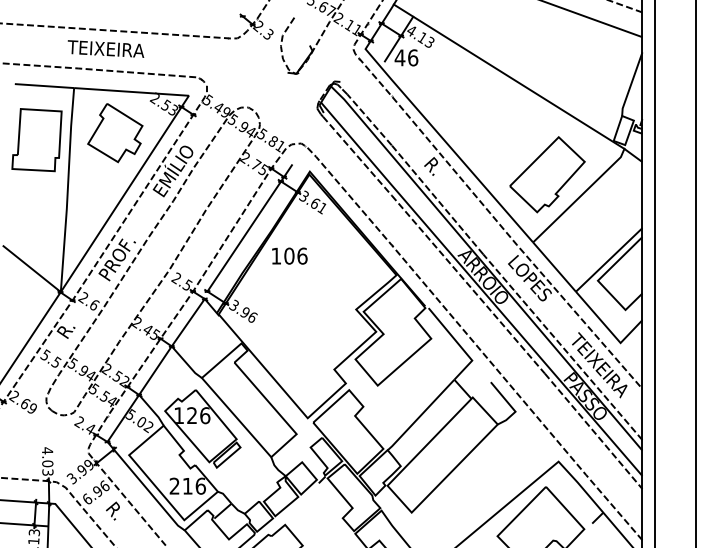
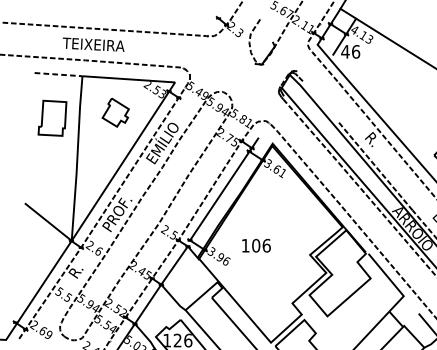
text: (105, 48) -> (93, 44), moved
line: (44, 86) -> (58, 74), solid -> dashed
line: (369, 119) -> (320, 101), removed
part: (115, 133) -> (115, 112), size x0.6
part: (36, 140) -> (52, 118), size x0.7
text: (289, 255) -> (256, 245), moved

